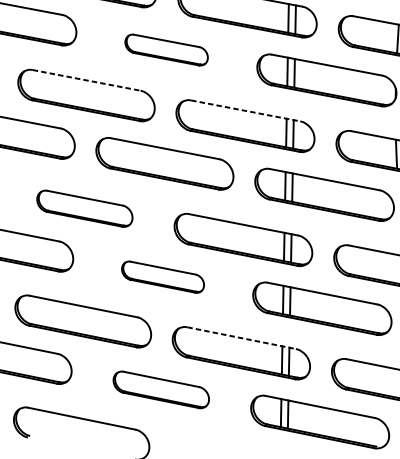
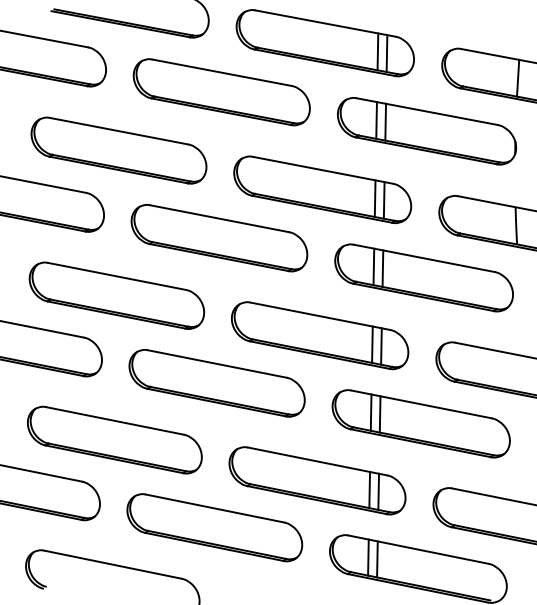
part: (166, 50) -> (221, 92), size x1.67
line: (86, 80) -> (119, 131), dashed -> solid
line: (246, 111) -> (323, 170), dashed -> solid
part: (84, 208) -> (116, 295), size x1.43
part: (162, 277) -> (216, 383), size x1.67
line: (241, 338) -> (317, 461), dashed -> solid
part: (161, 389) -> (214, 527), size x1.43

